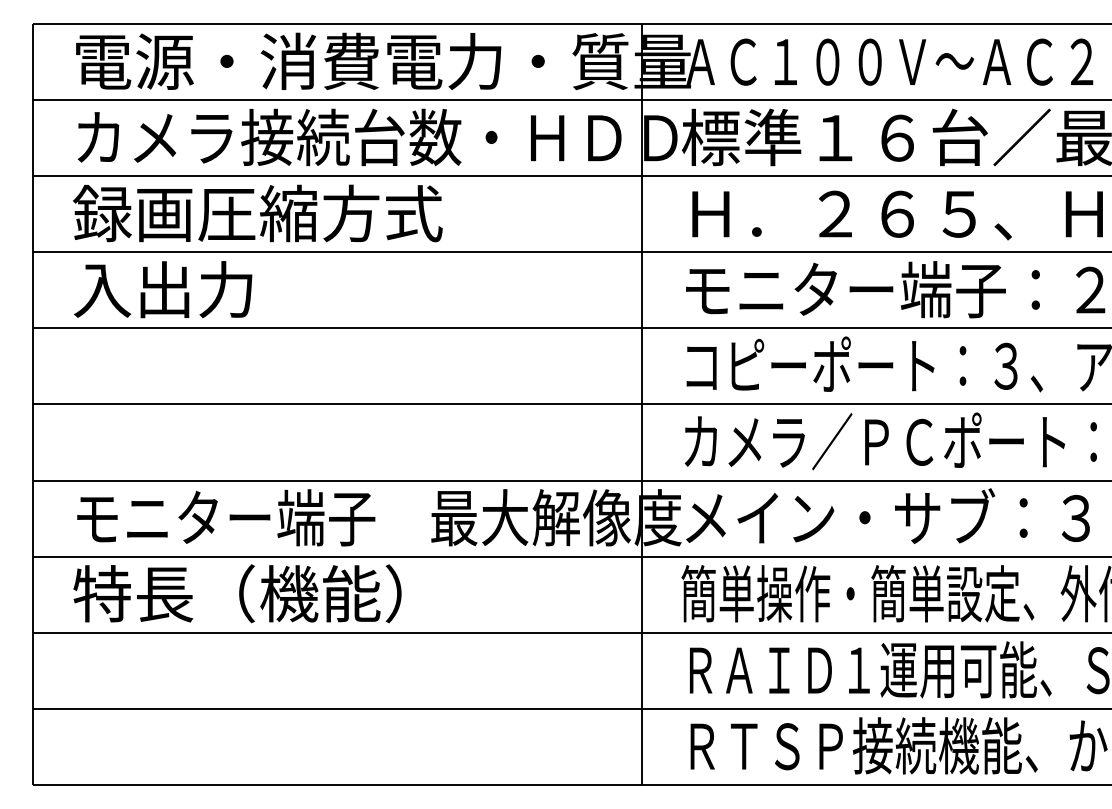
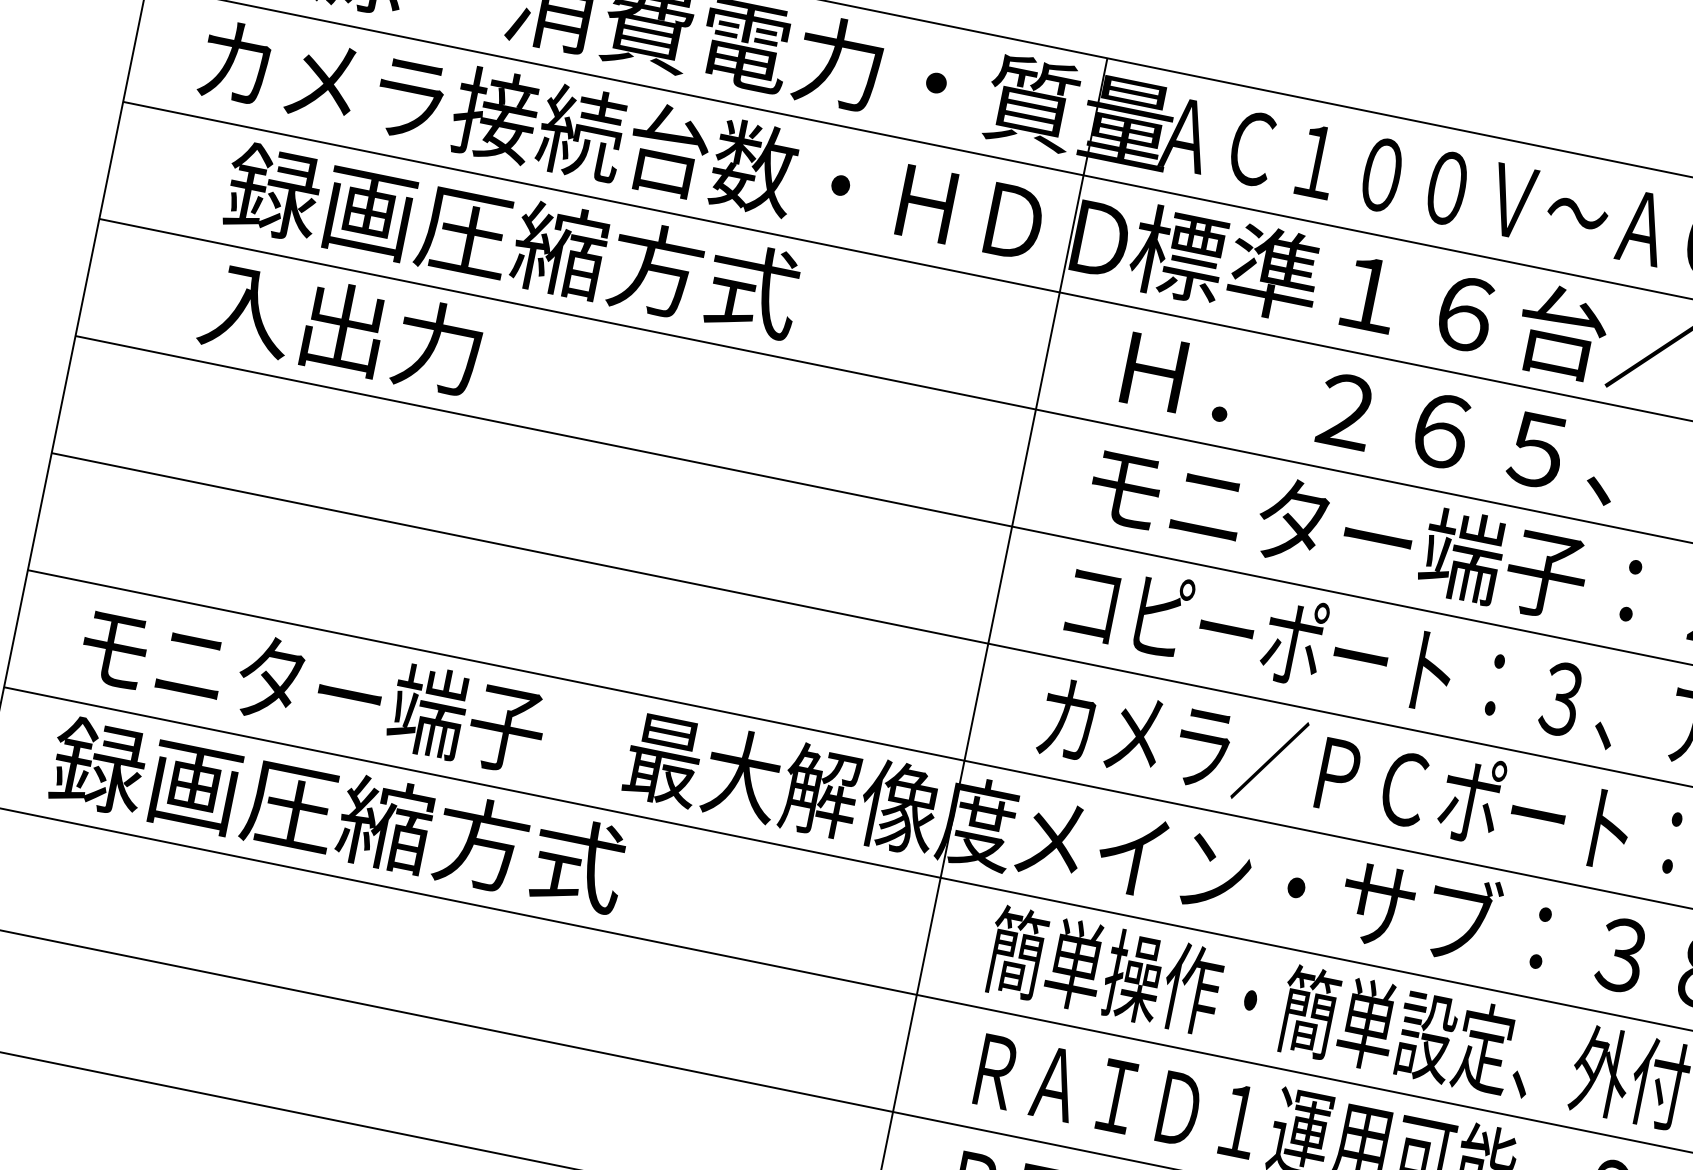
text: (257, 213) -> (512, 240), moved
text: (163, 289) -> (341, 327), moved
text: (257, 593) -> (337, 814), 特長（機能） -> 録画圧縮方式

